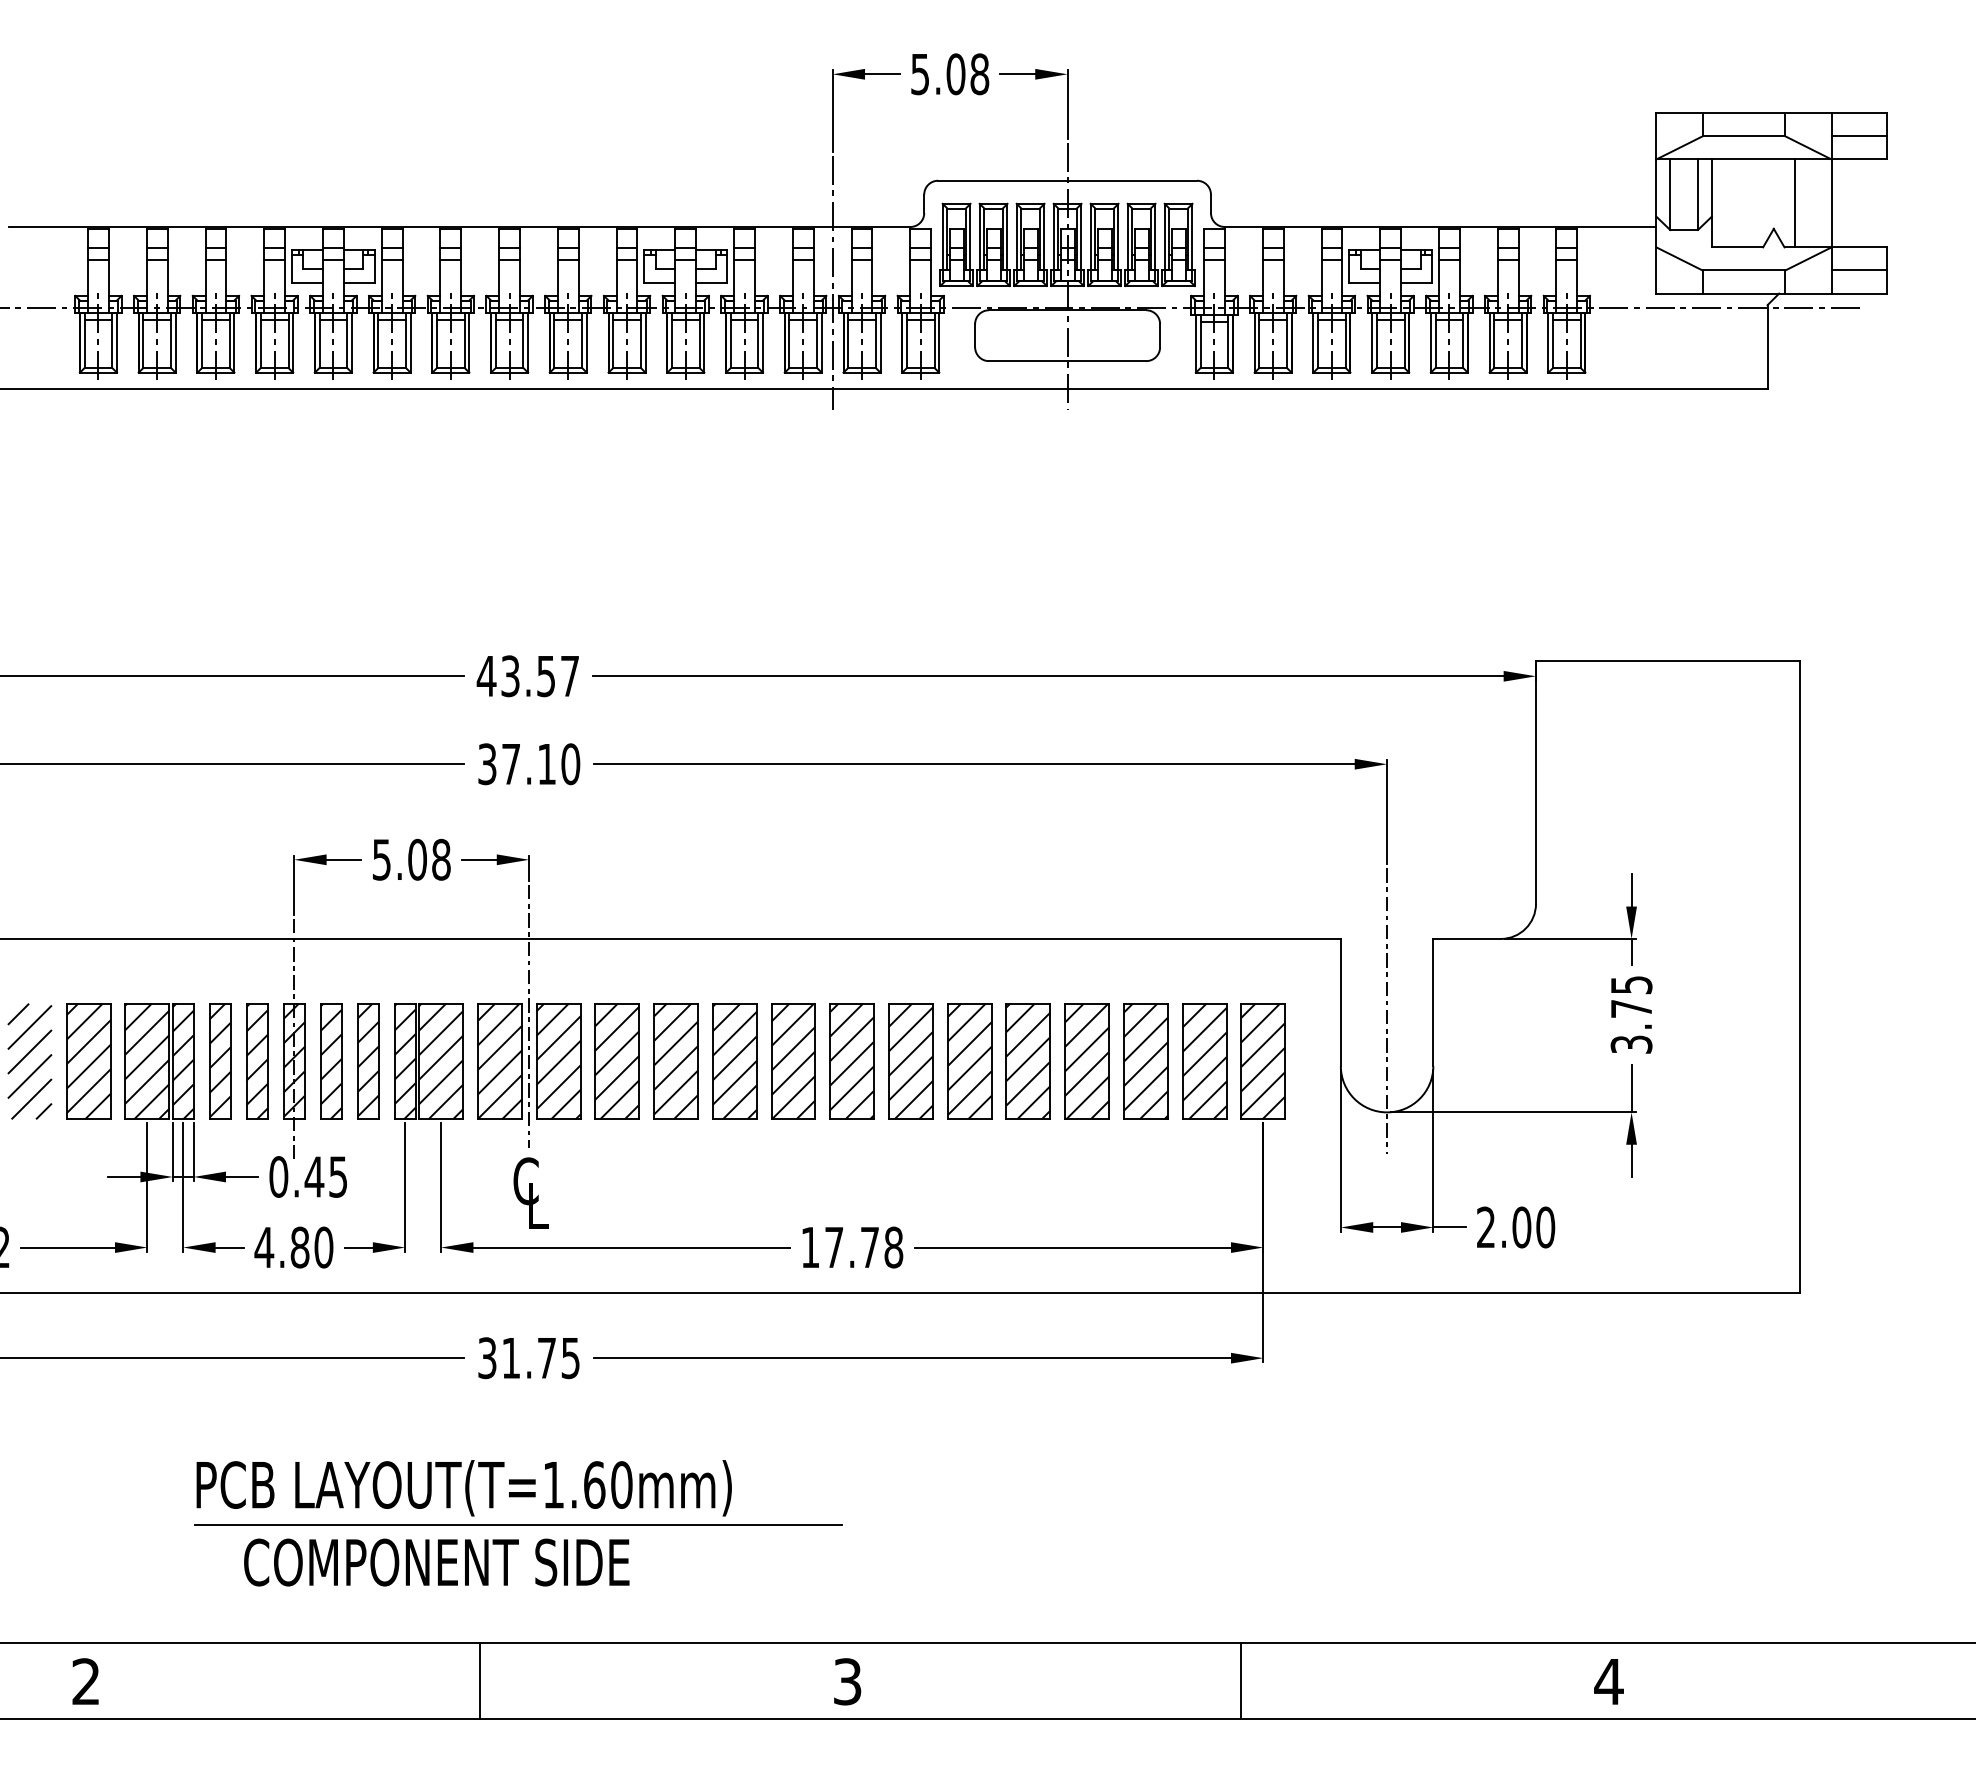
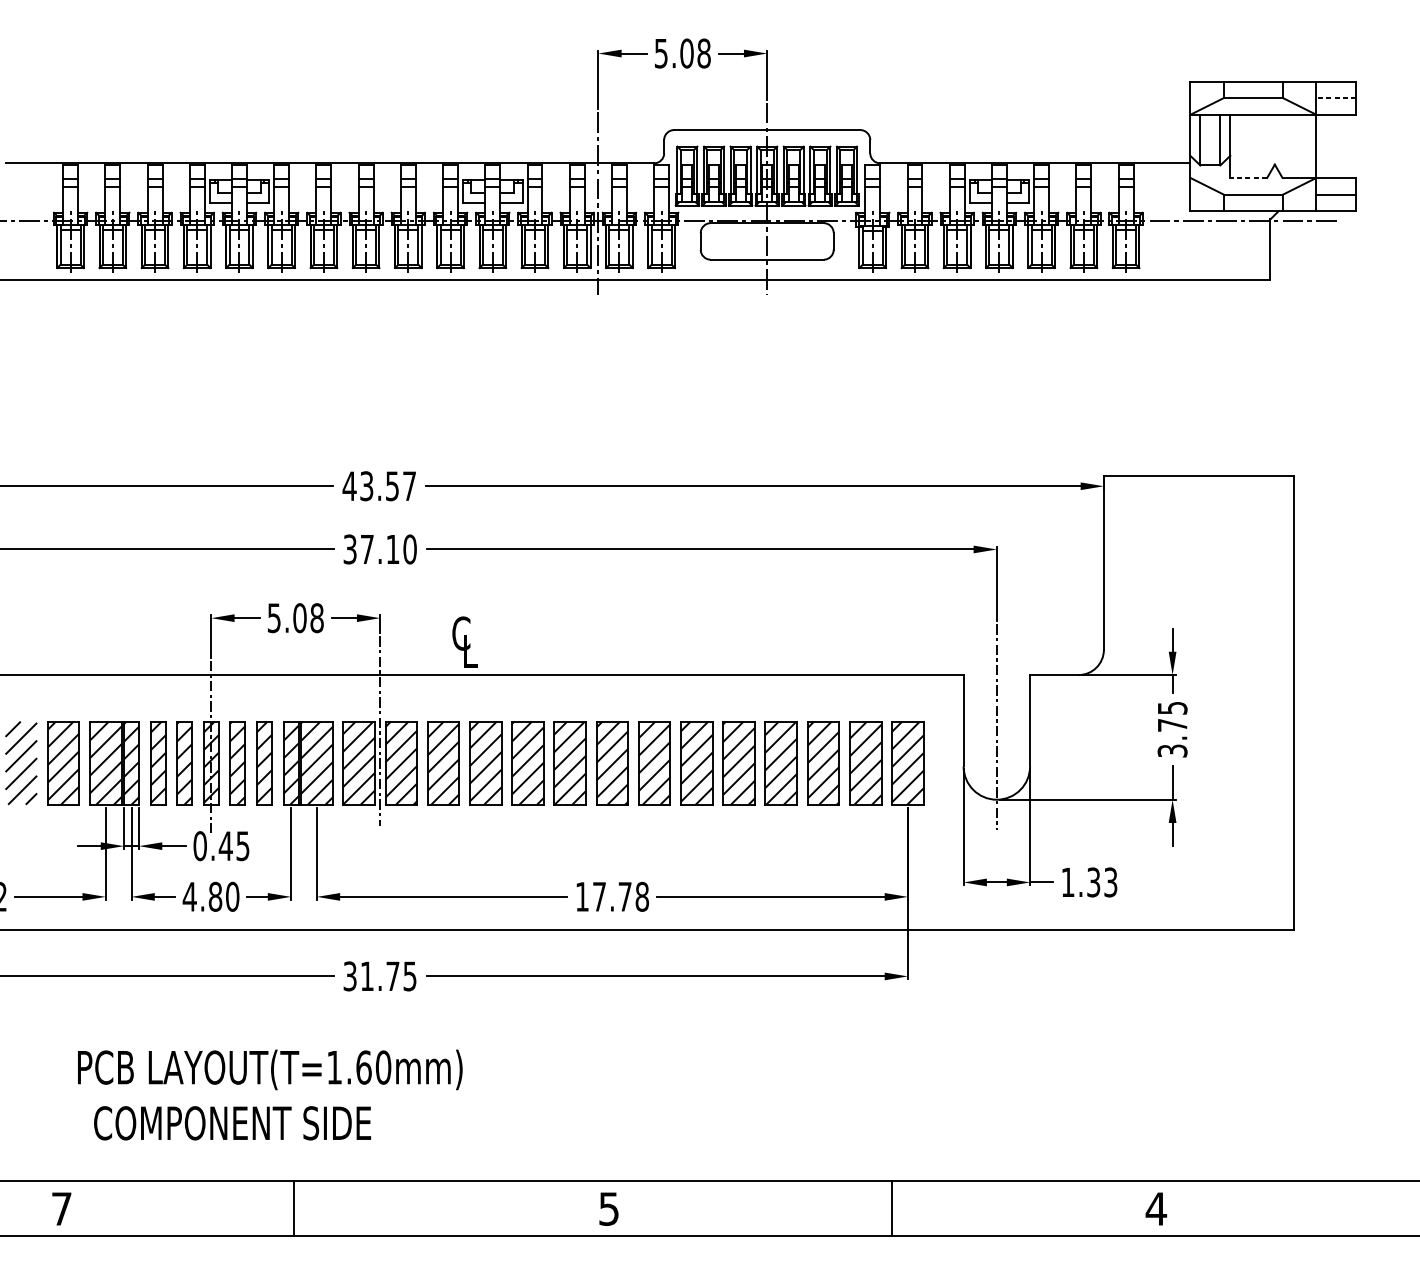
line: (1859, 136) -> (1336, 98), solid -> dashed
line: (1794, 203) -> (1289, 146), removed
line: (1737, 247) -> (1248, 178), solid -> dashed
text: (530, 1192) -> (464, 641), moved
text: (1516, 1227) -> (1089, 882), 2.00 -> 1.33
text: (463, 1488) -> (269, 1070), moved
line: (517, 1524) -> (371, 1095), removed
text: (436, 1562) -> (232, 1123), moved
line: (479, 1680) -> (294, 1208), moved
text: (85, 1681) -> (61, 1208), 2 -> 7
text: (847, 1681) -> (609, 1208), 3 -> 5

